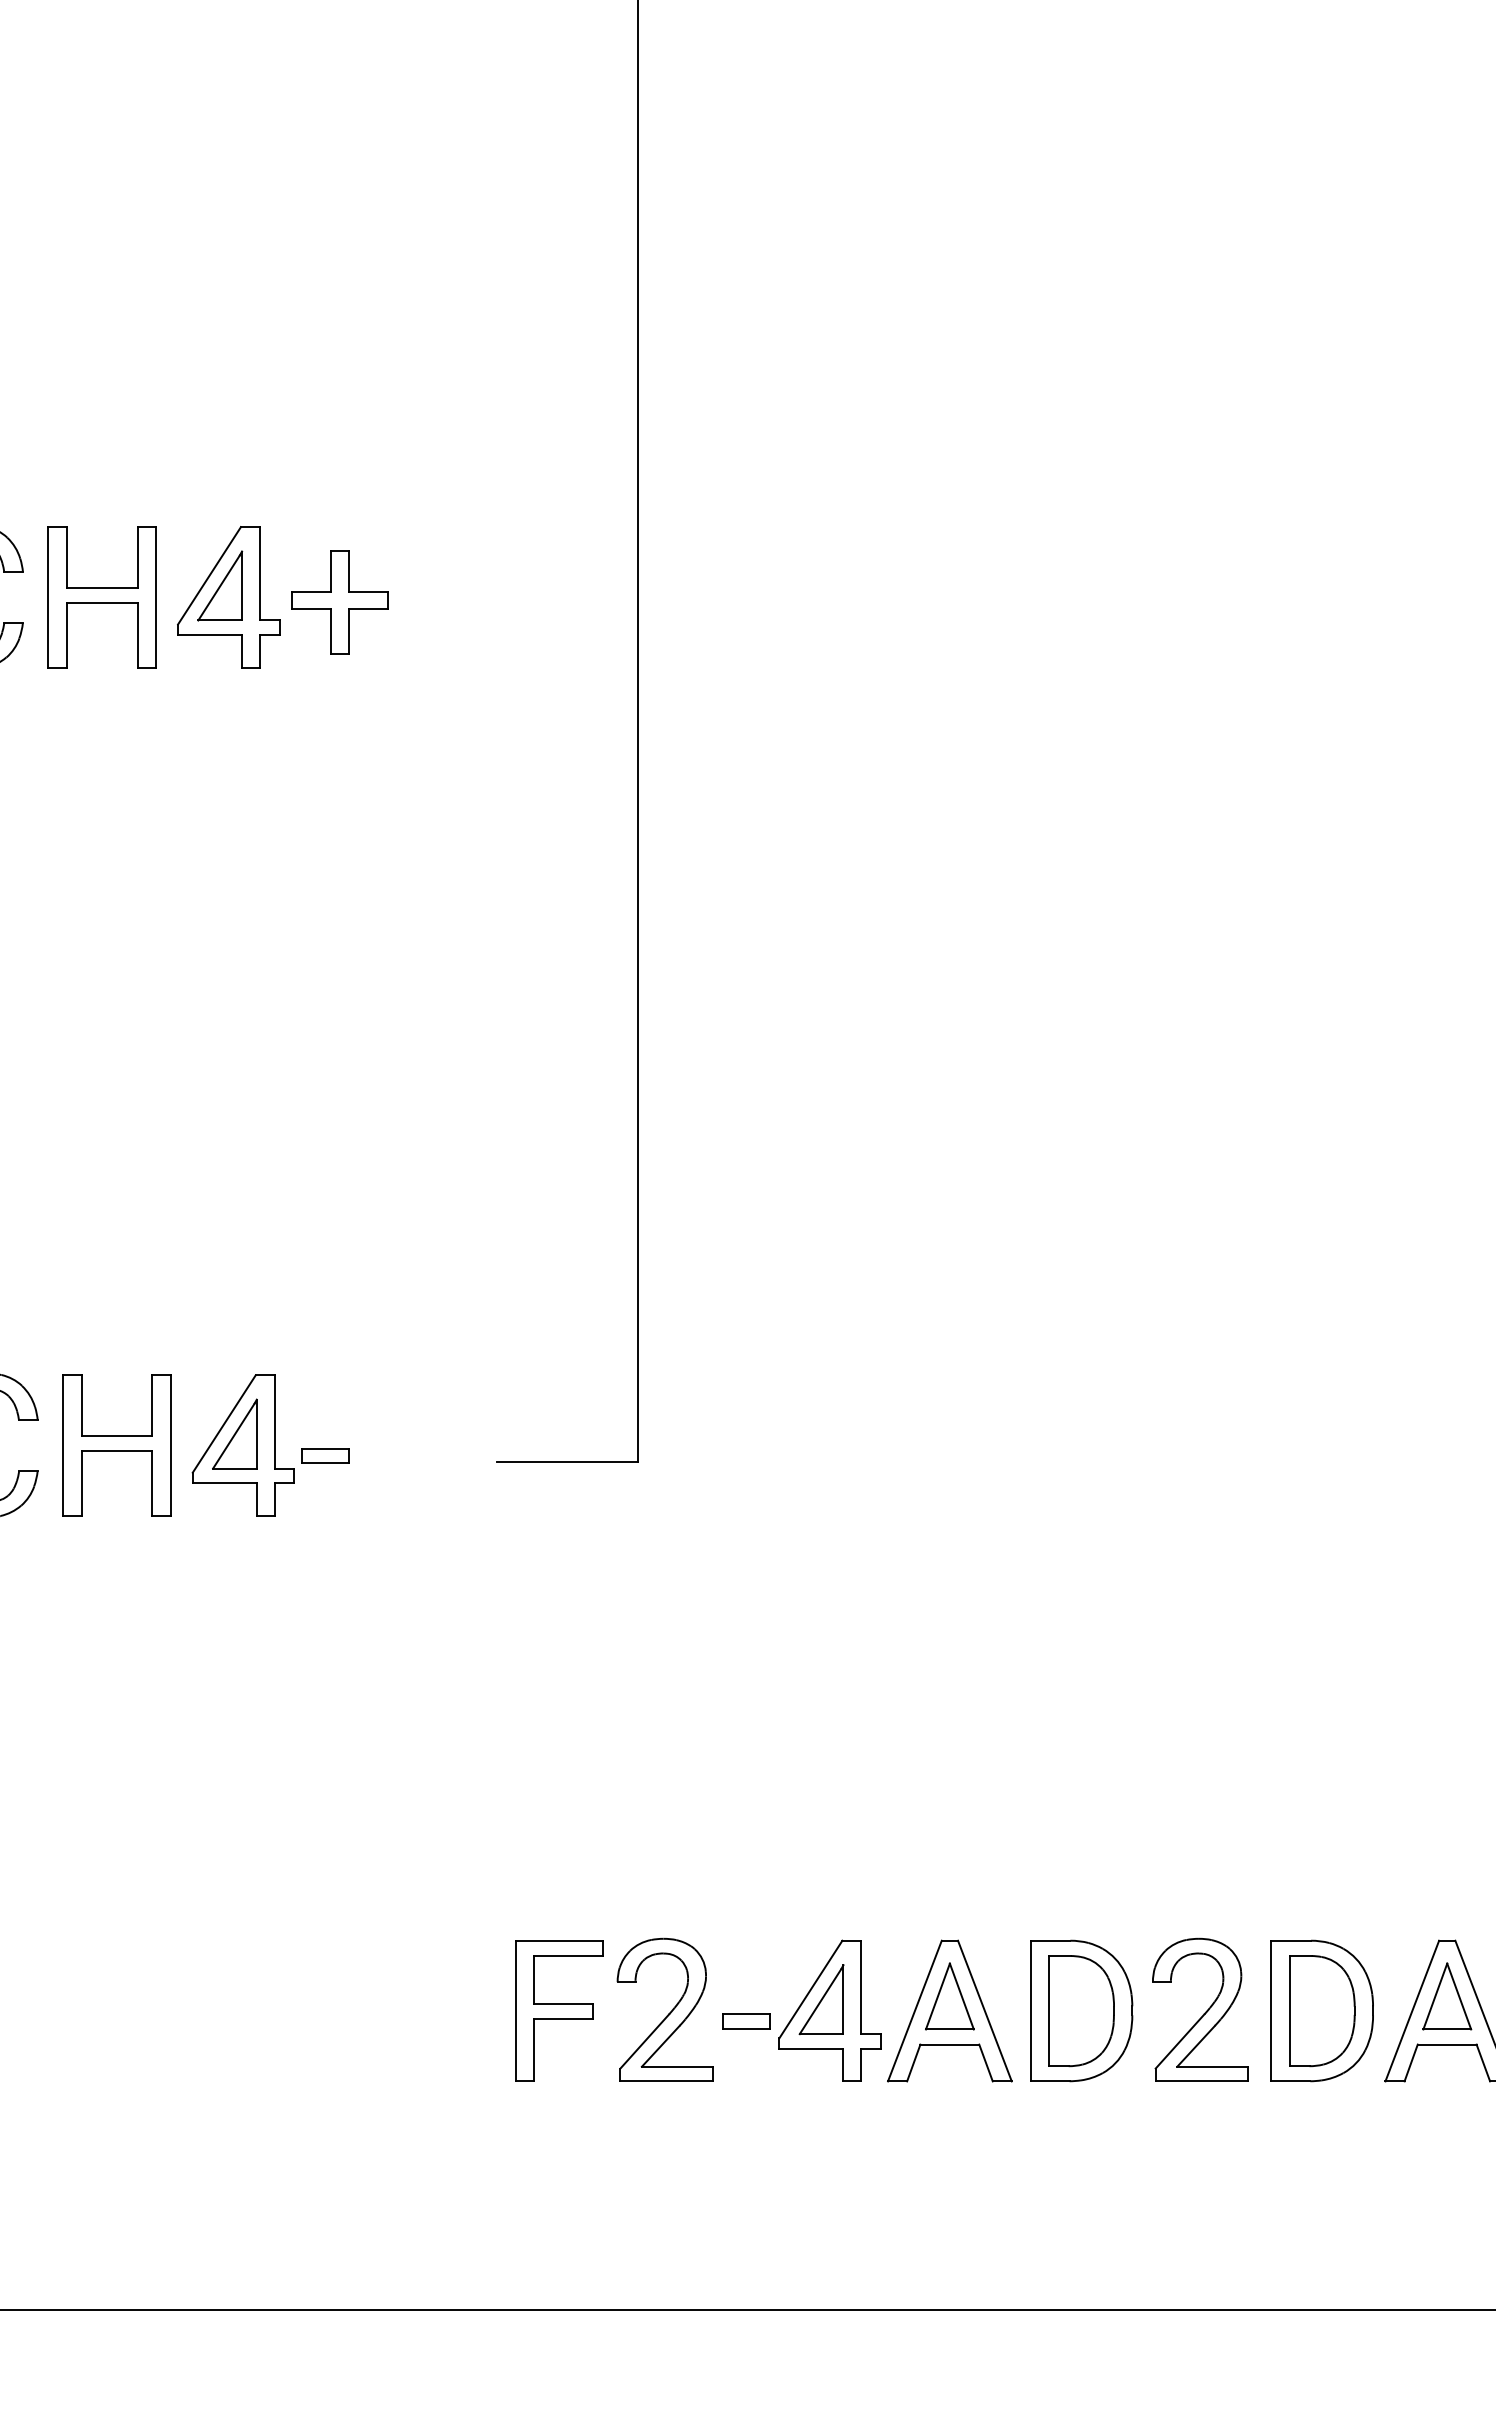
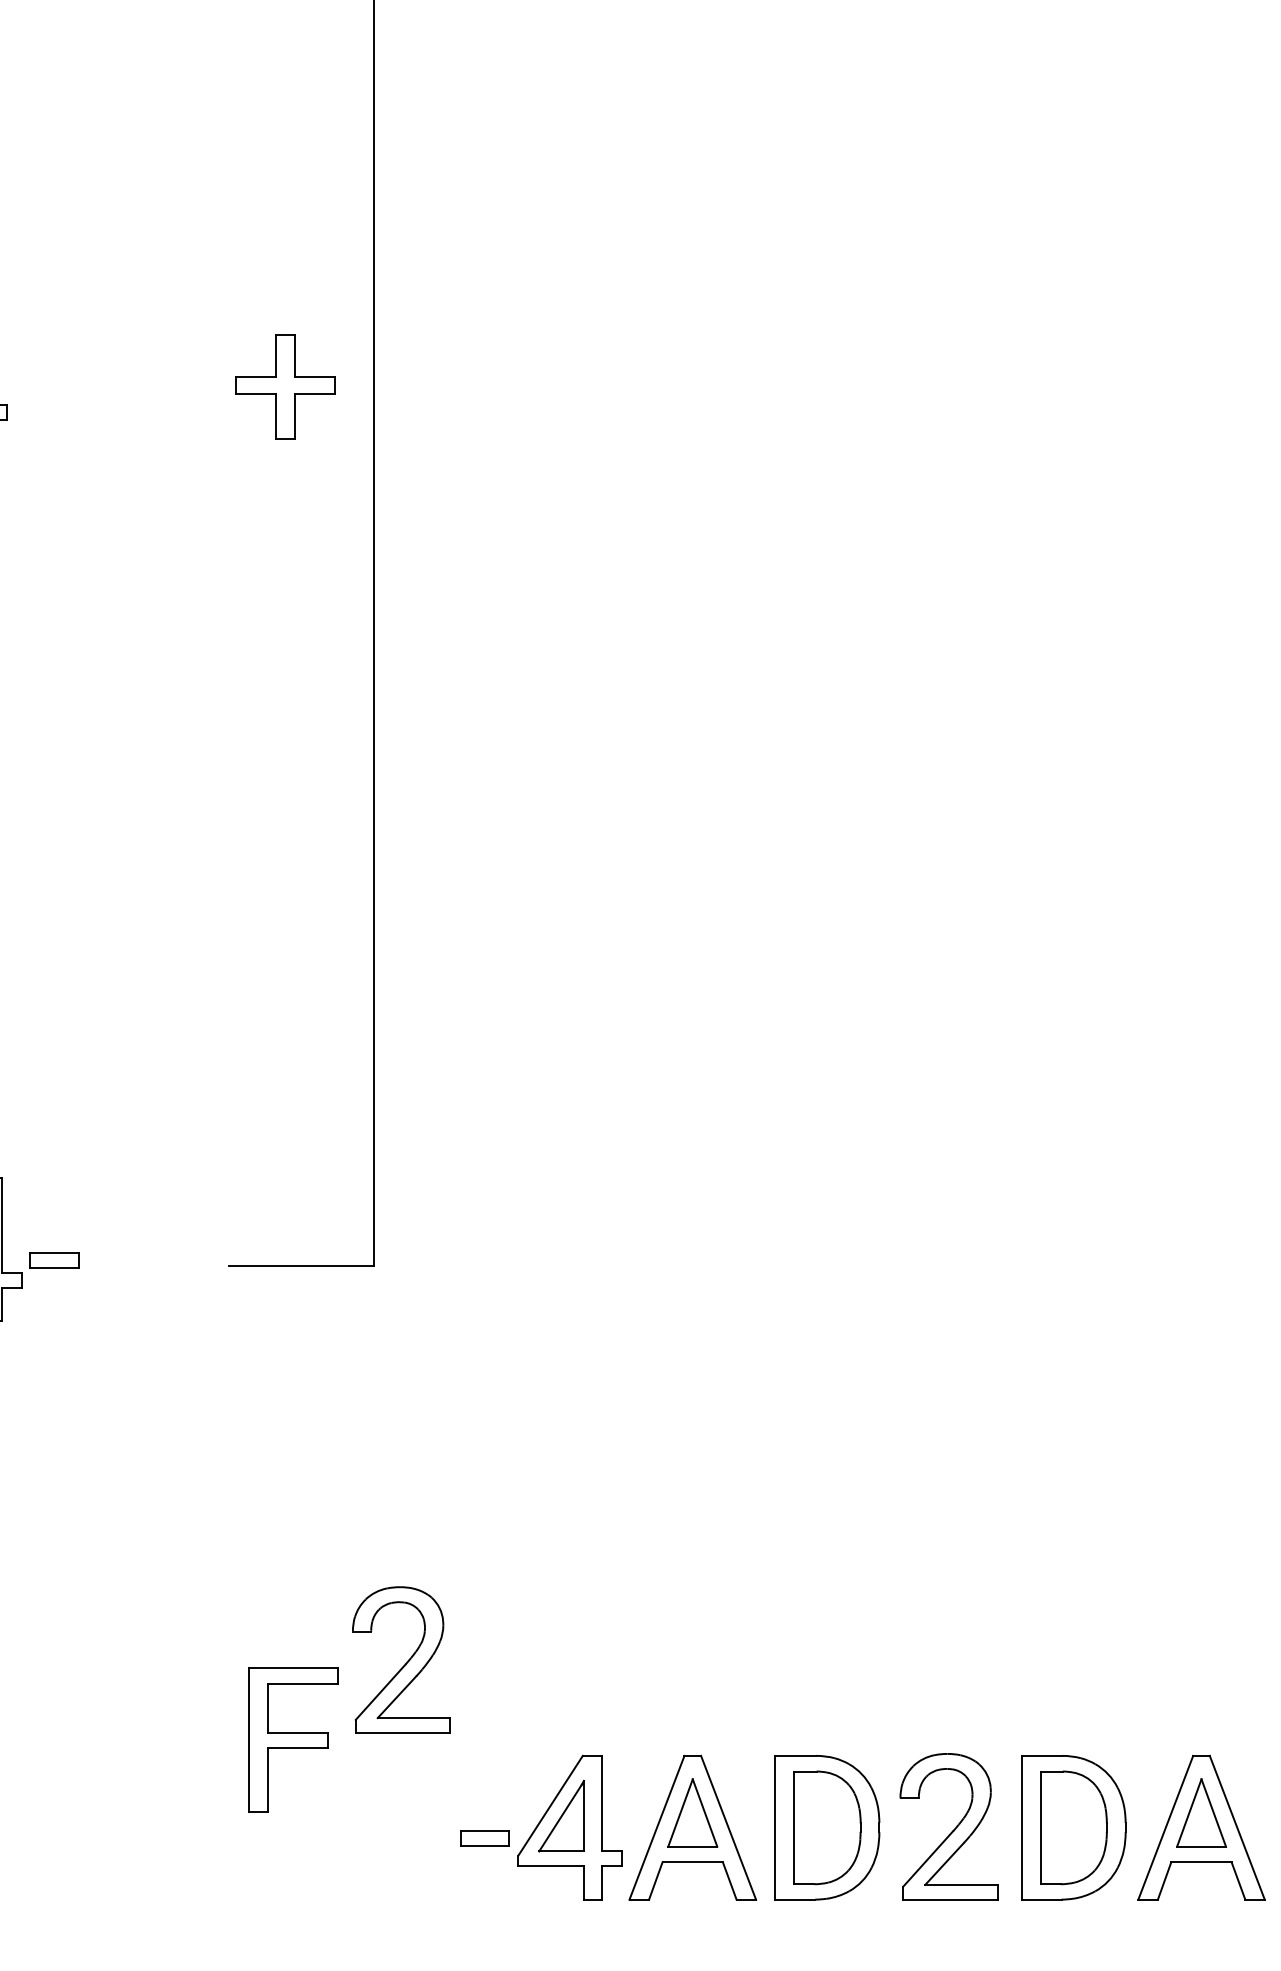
part: (339, 602) -> (285, 387), moved
part: (664, 2009) -> (400, 1659), moved
part: (559, 2010) -> (293, 1739), moved

